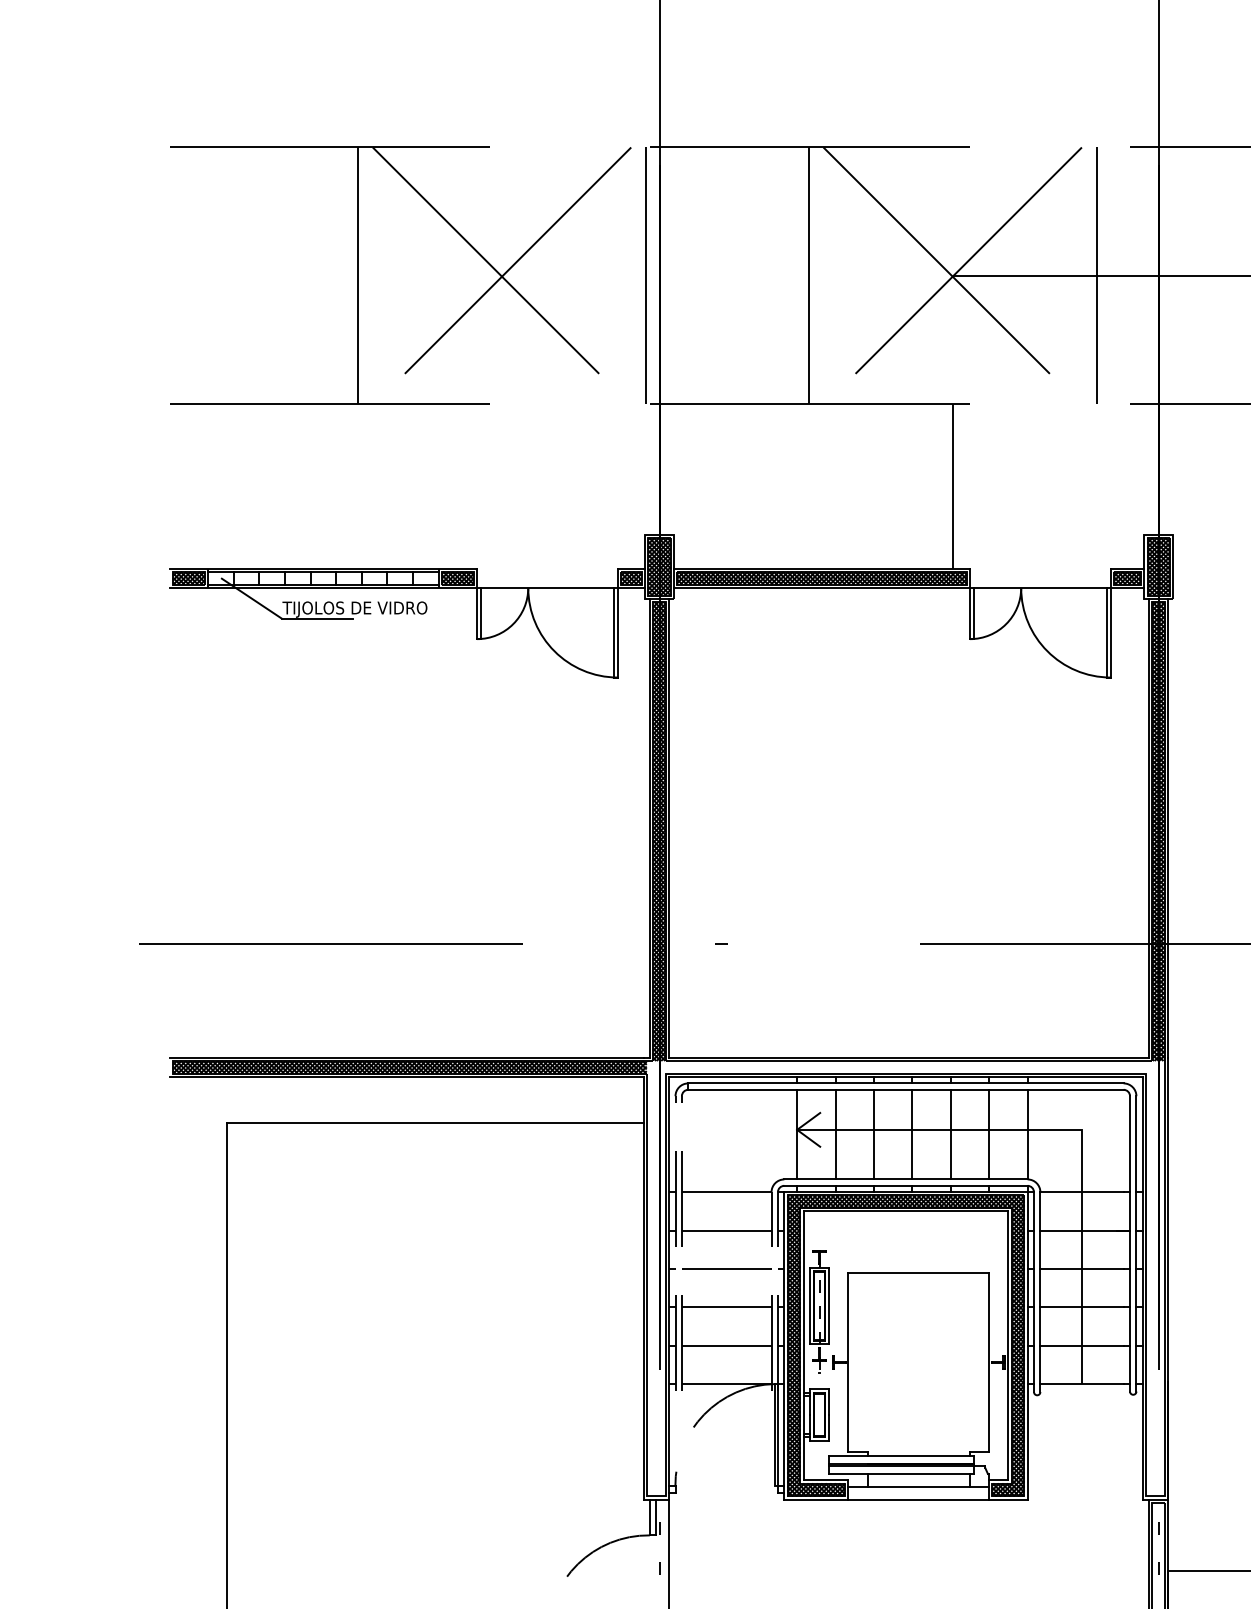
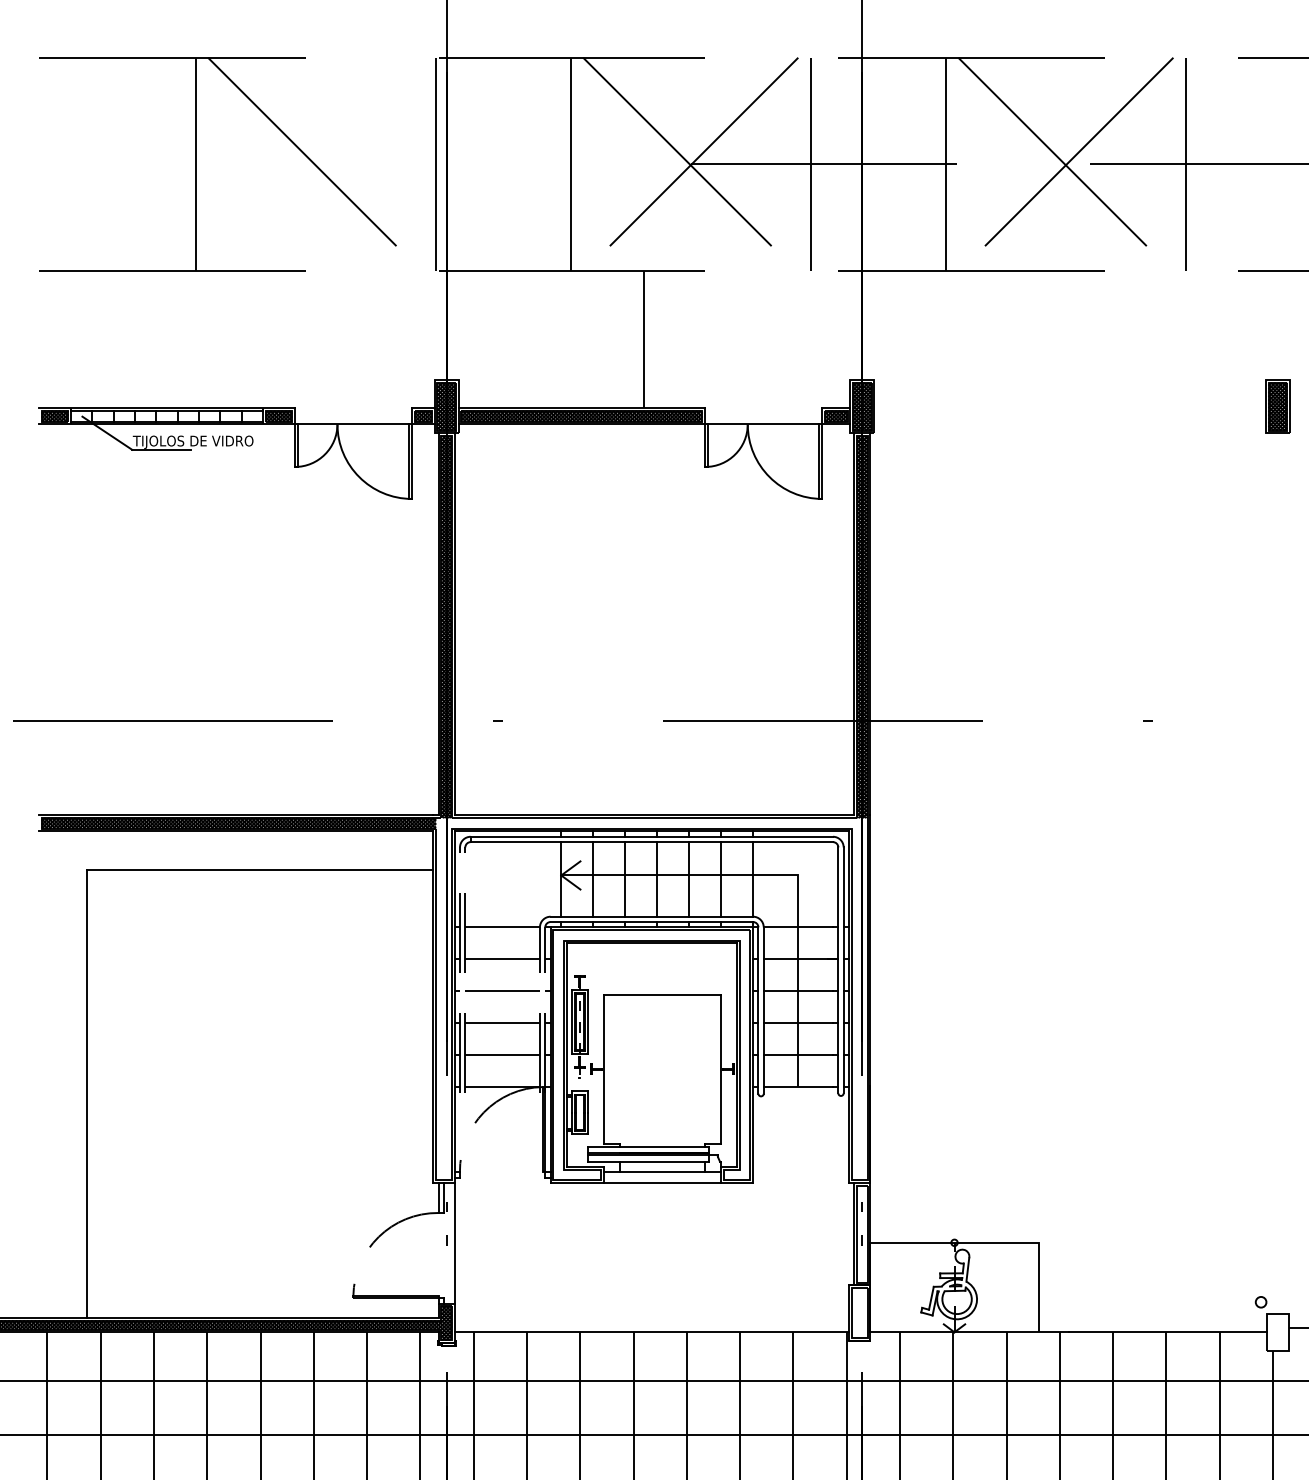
line: (503, 274) -> (316, 163), removed
line: (952, 485) -> (643, 339), moved
hatch: (905, 1346) -> (651, 1055), removed

